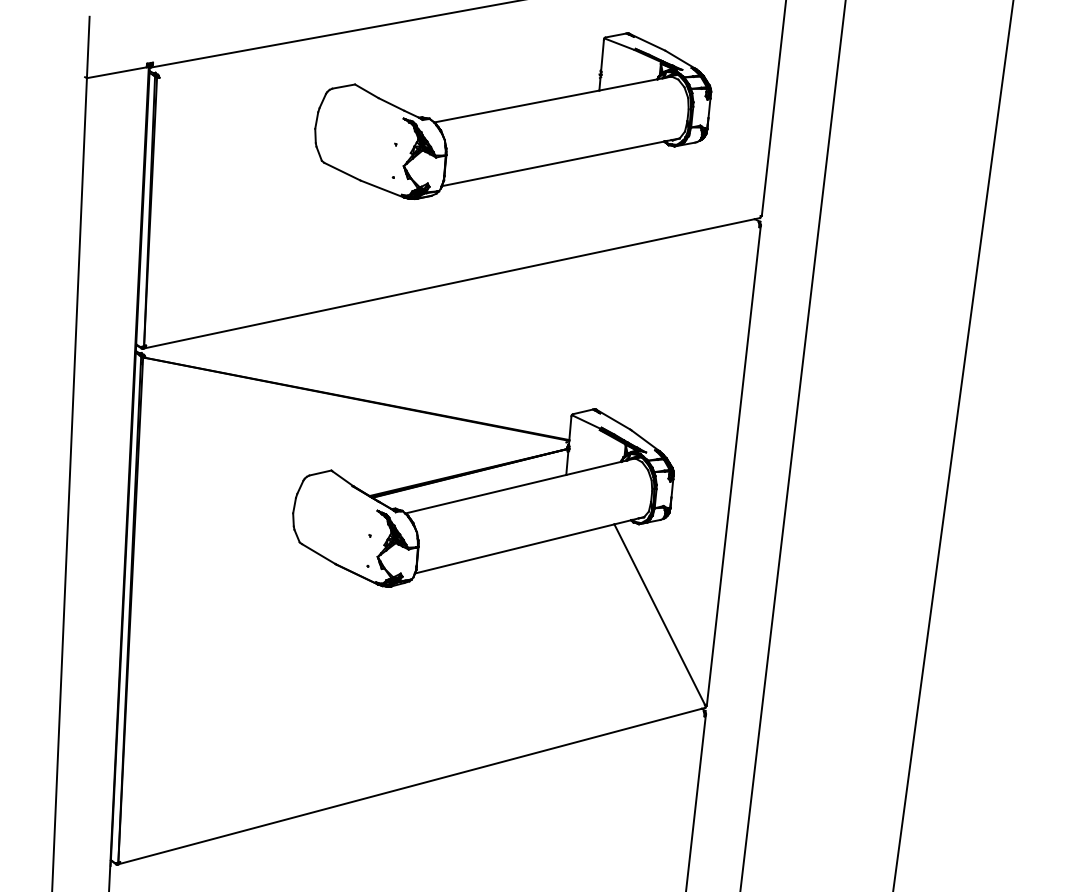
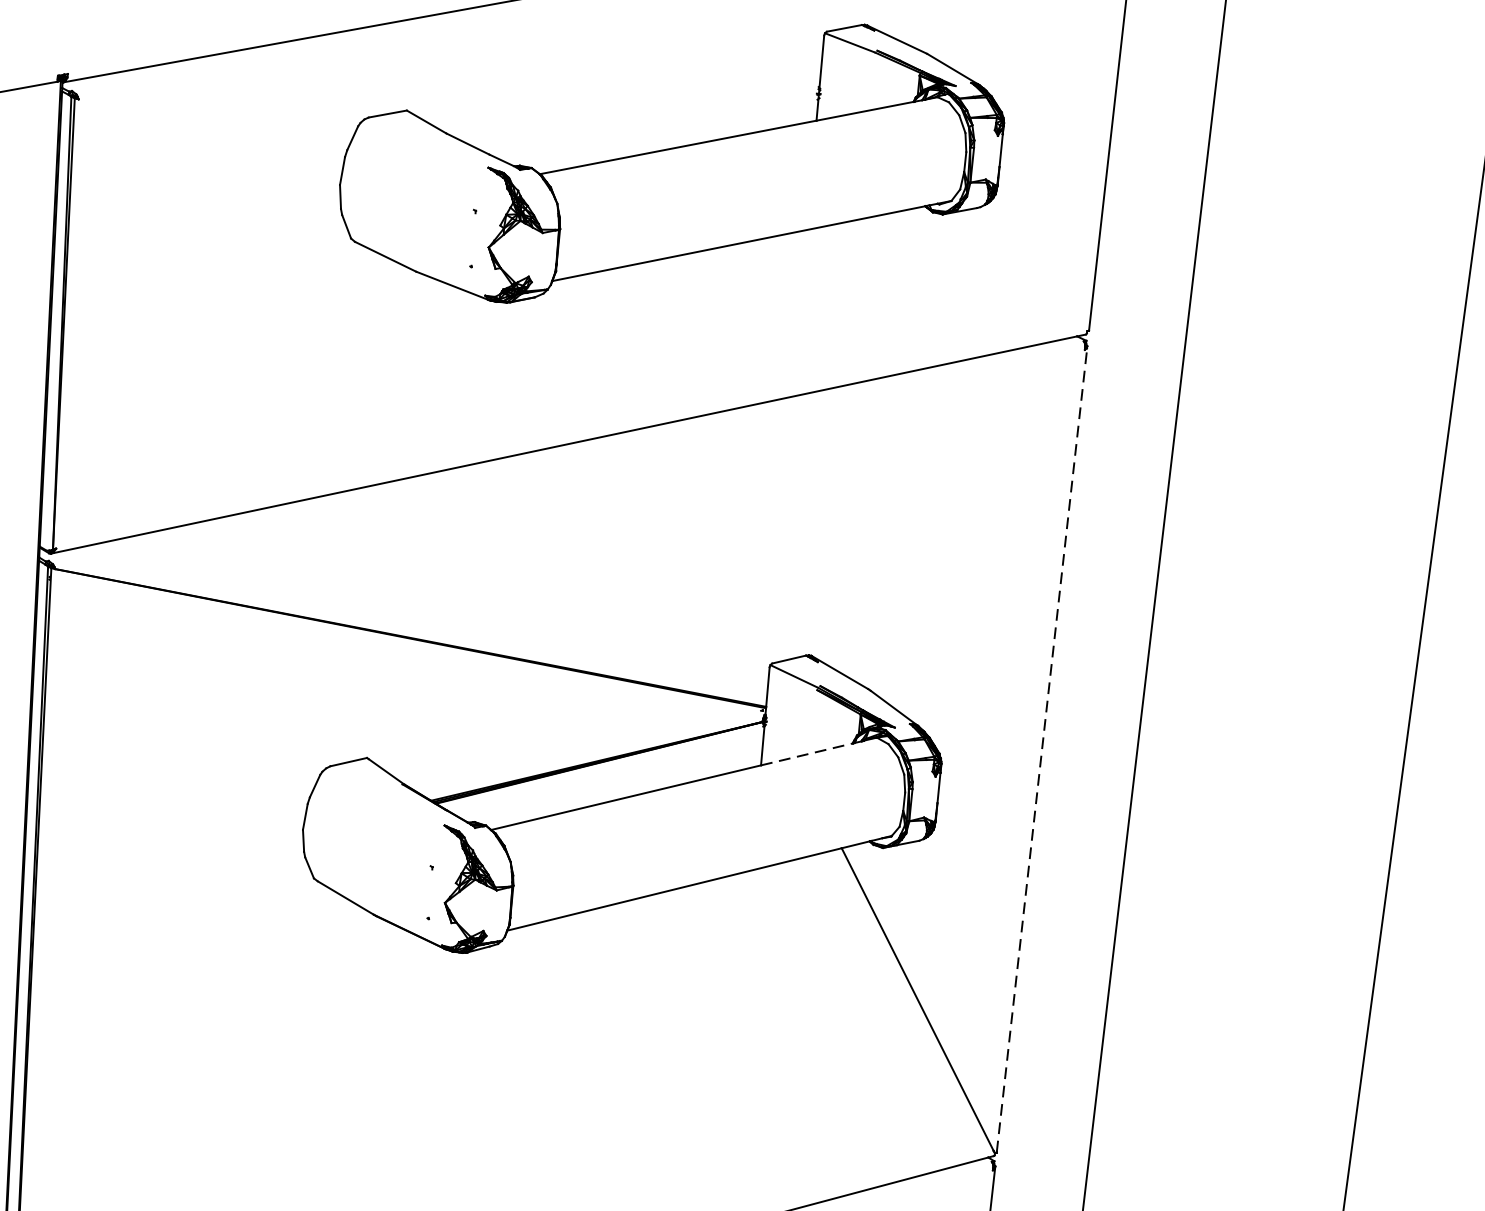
line: (733, 465) -> (1041, 749), solid -> dashed
line: (594, 468) -> (808, 754), solid -> dashed

